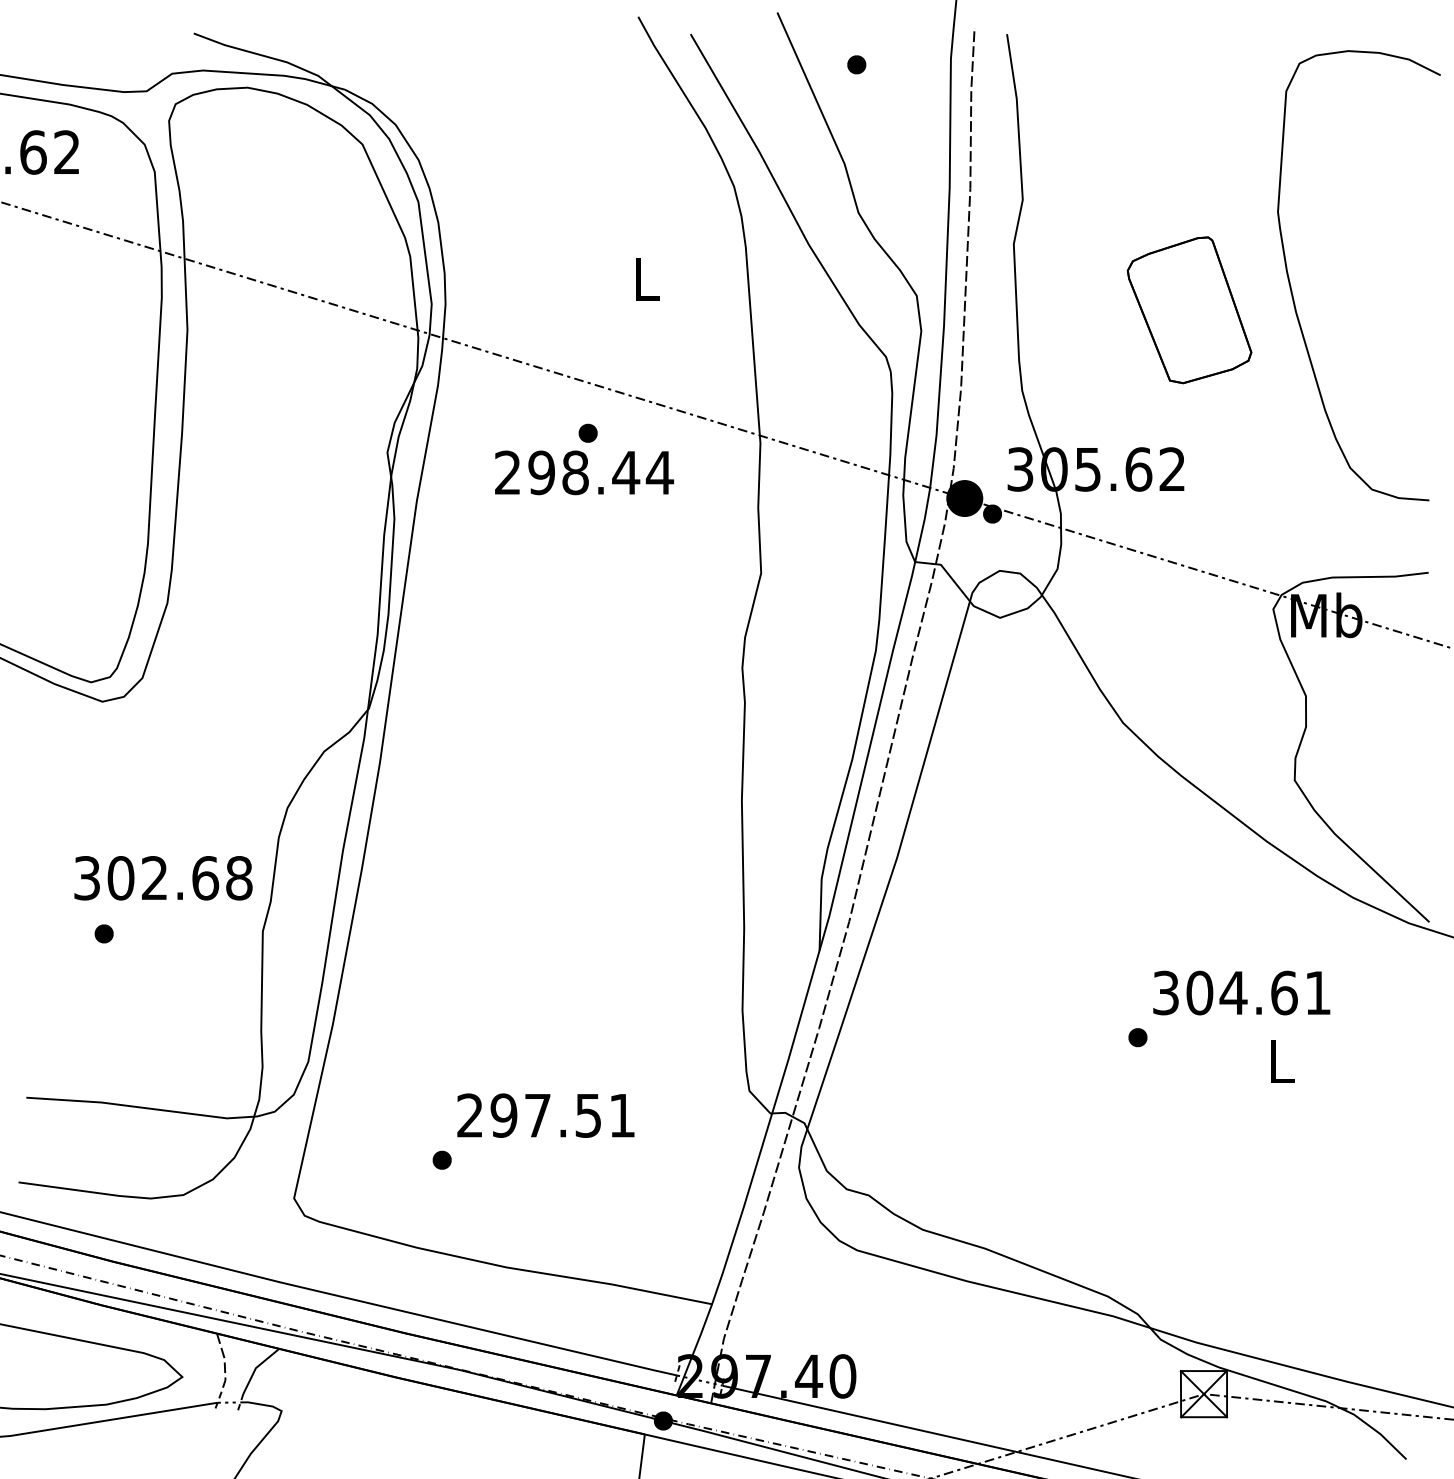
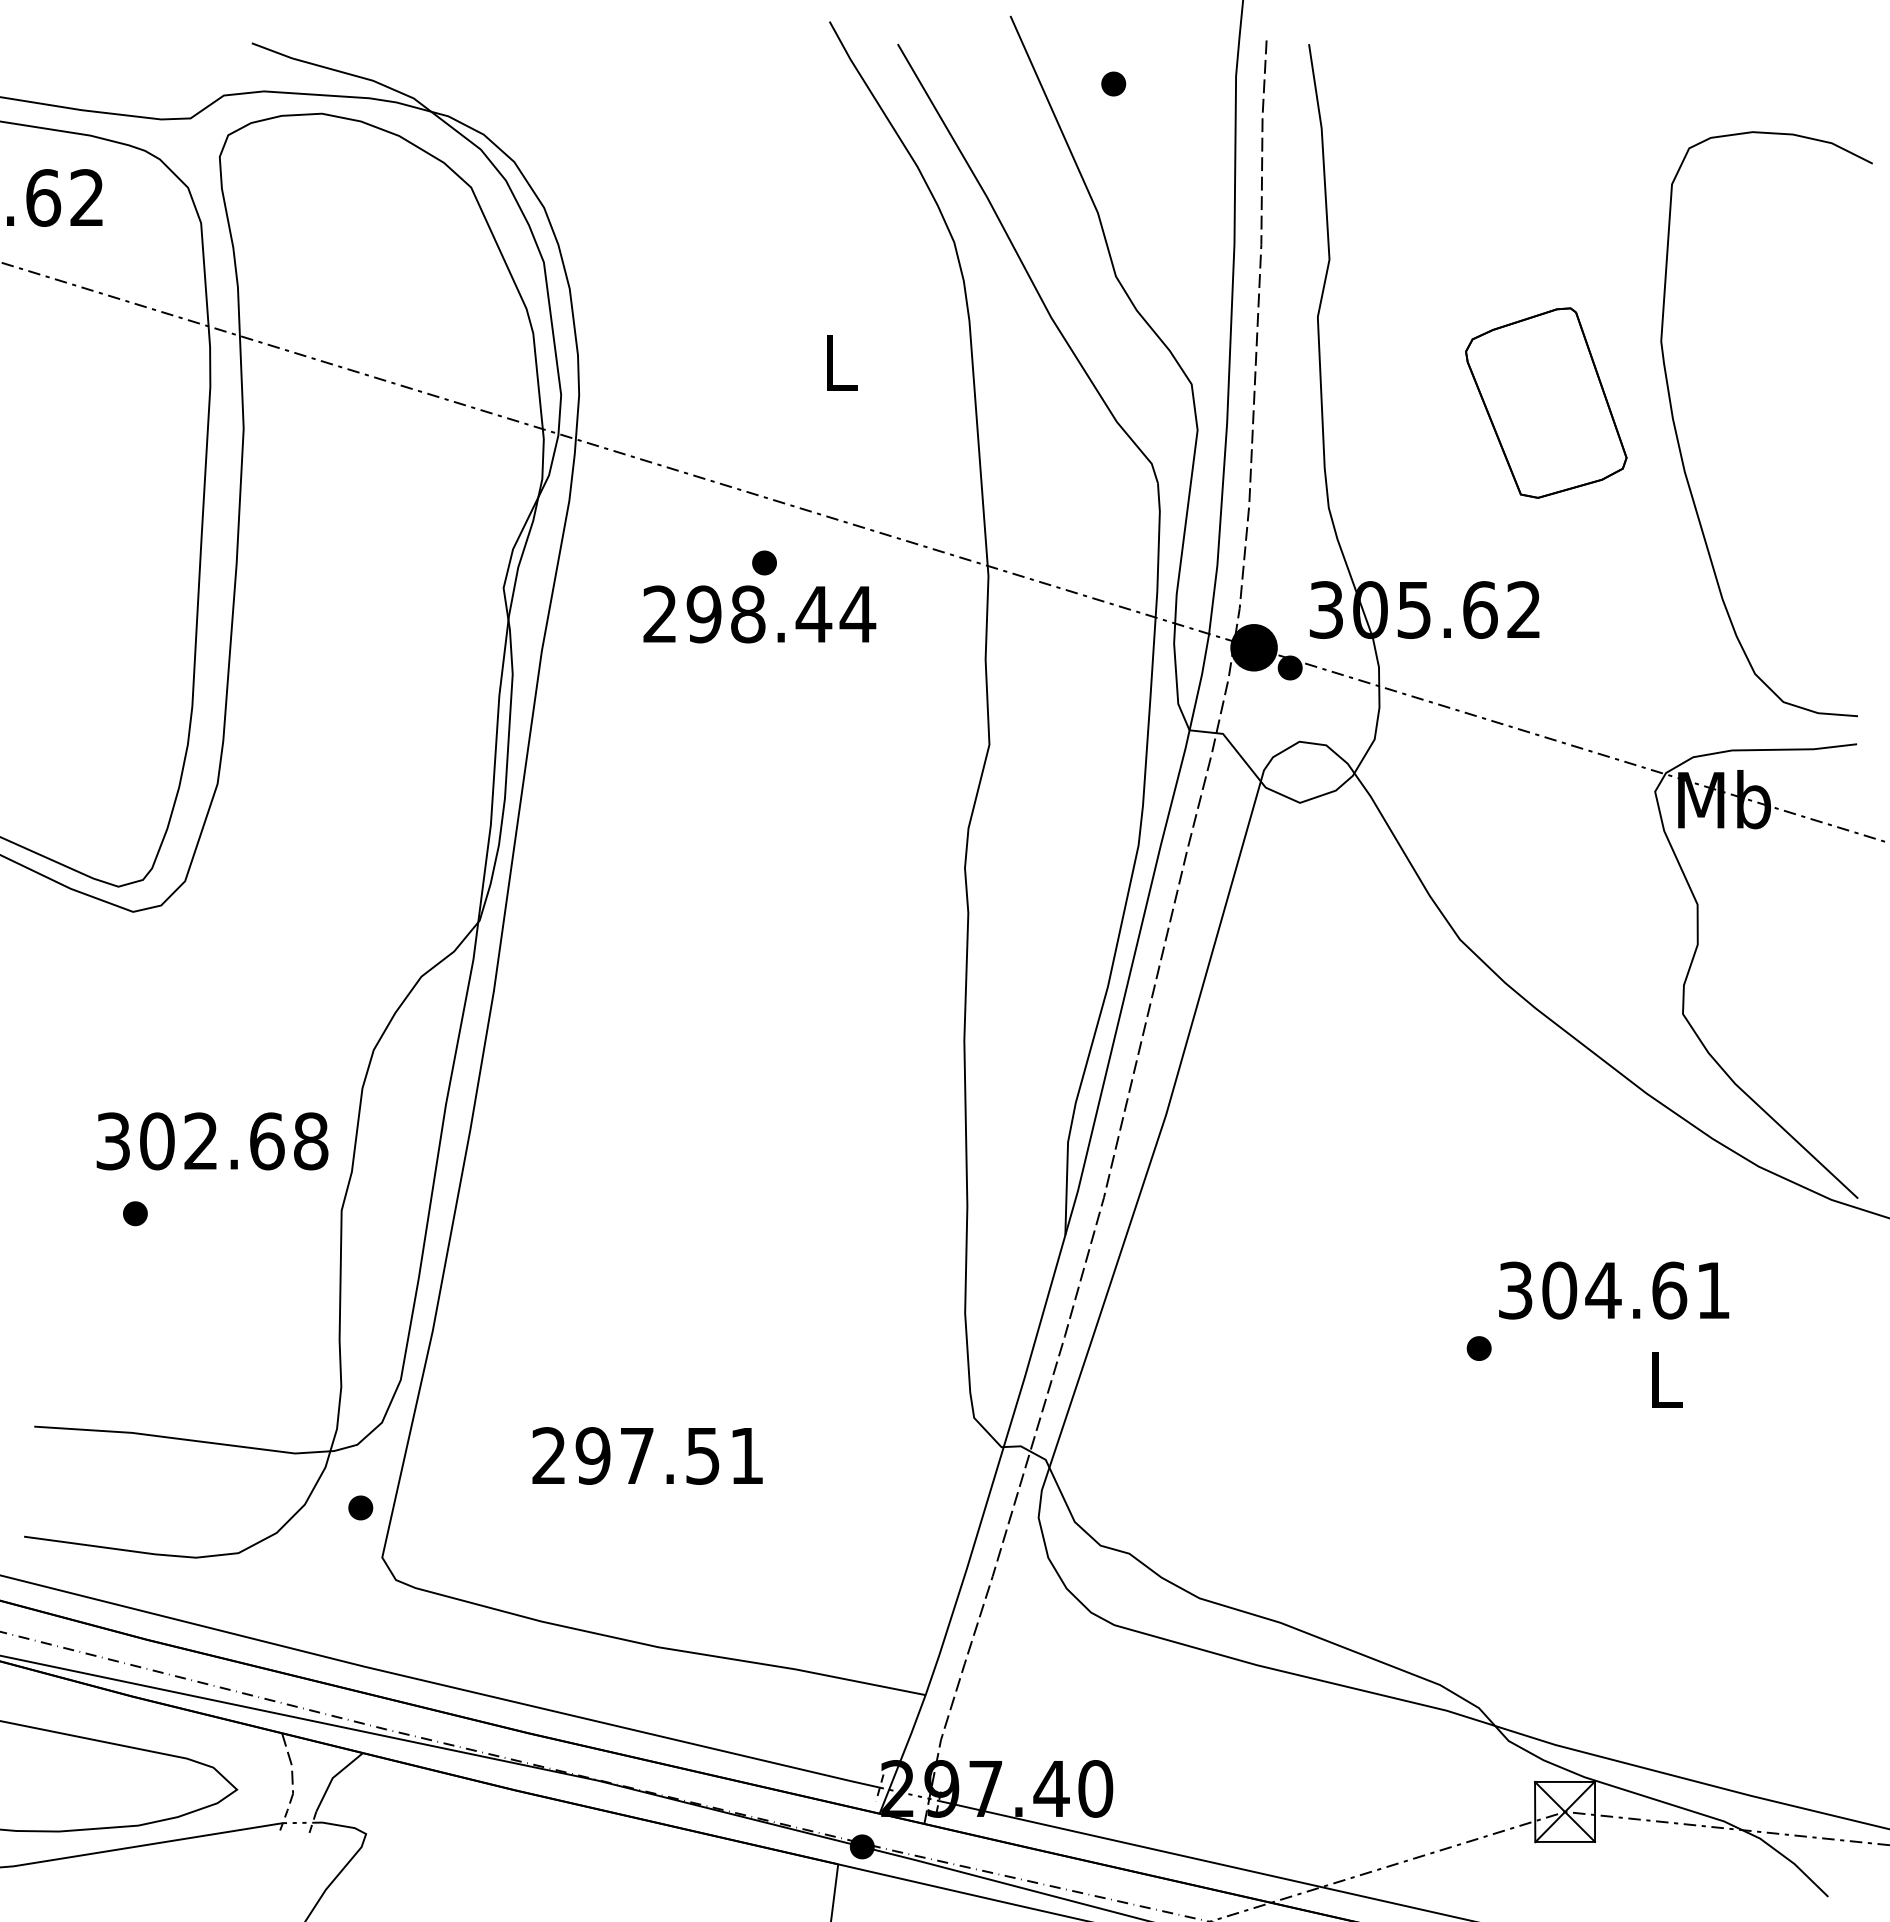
curve: (1292, 289) -> (1679, 442), moved
text: (545, 1115) -> (647, 1455), moved
part: (441, 1159) -> (360, 1507), moved

